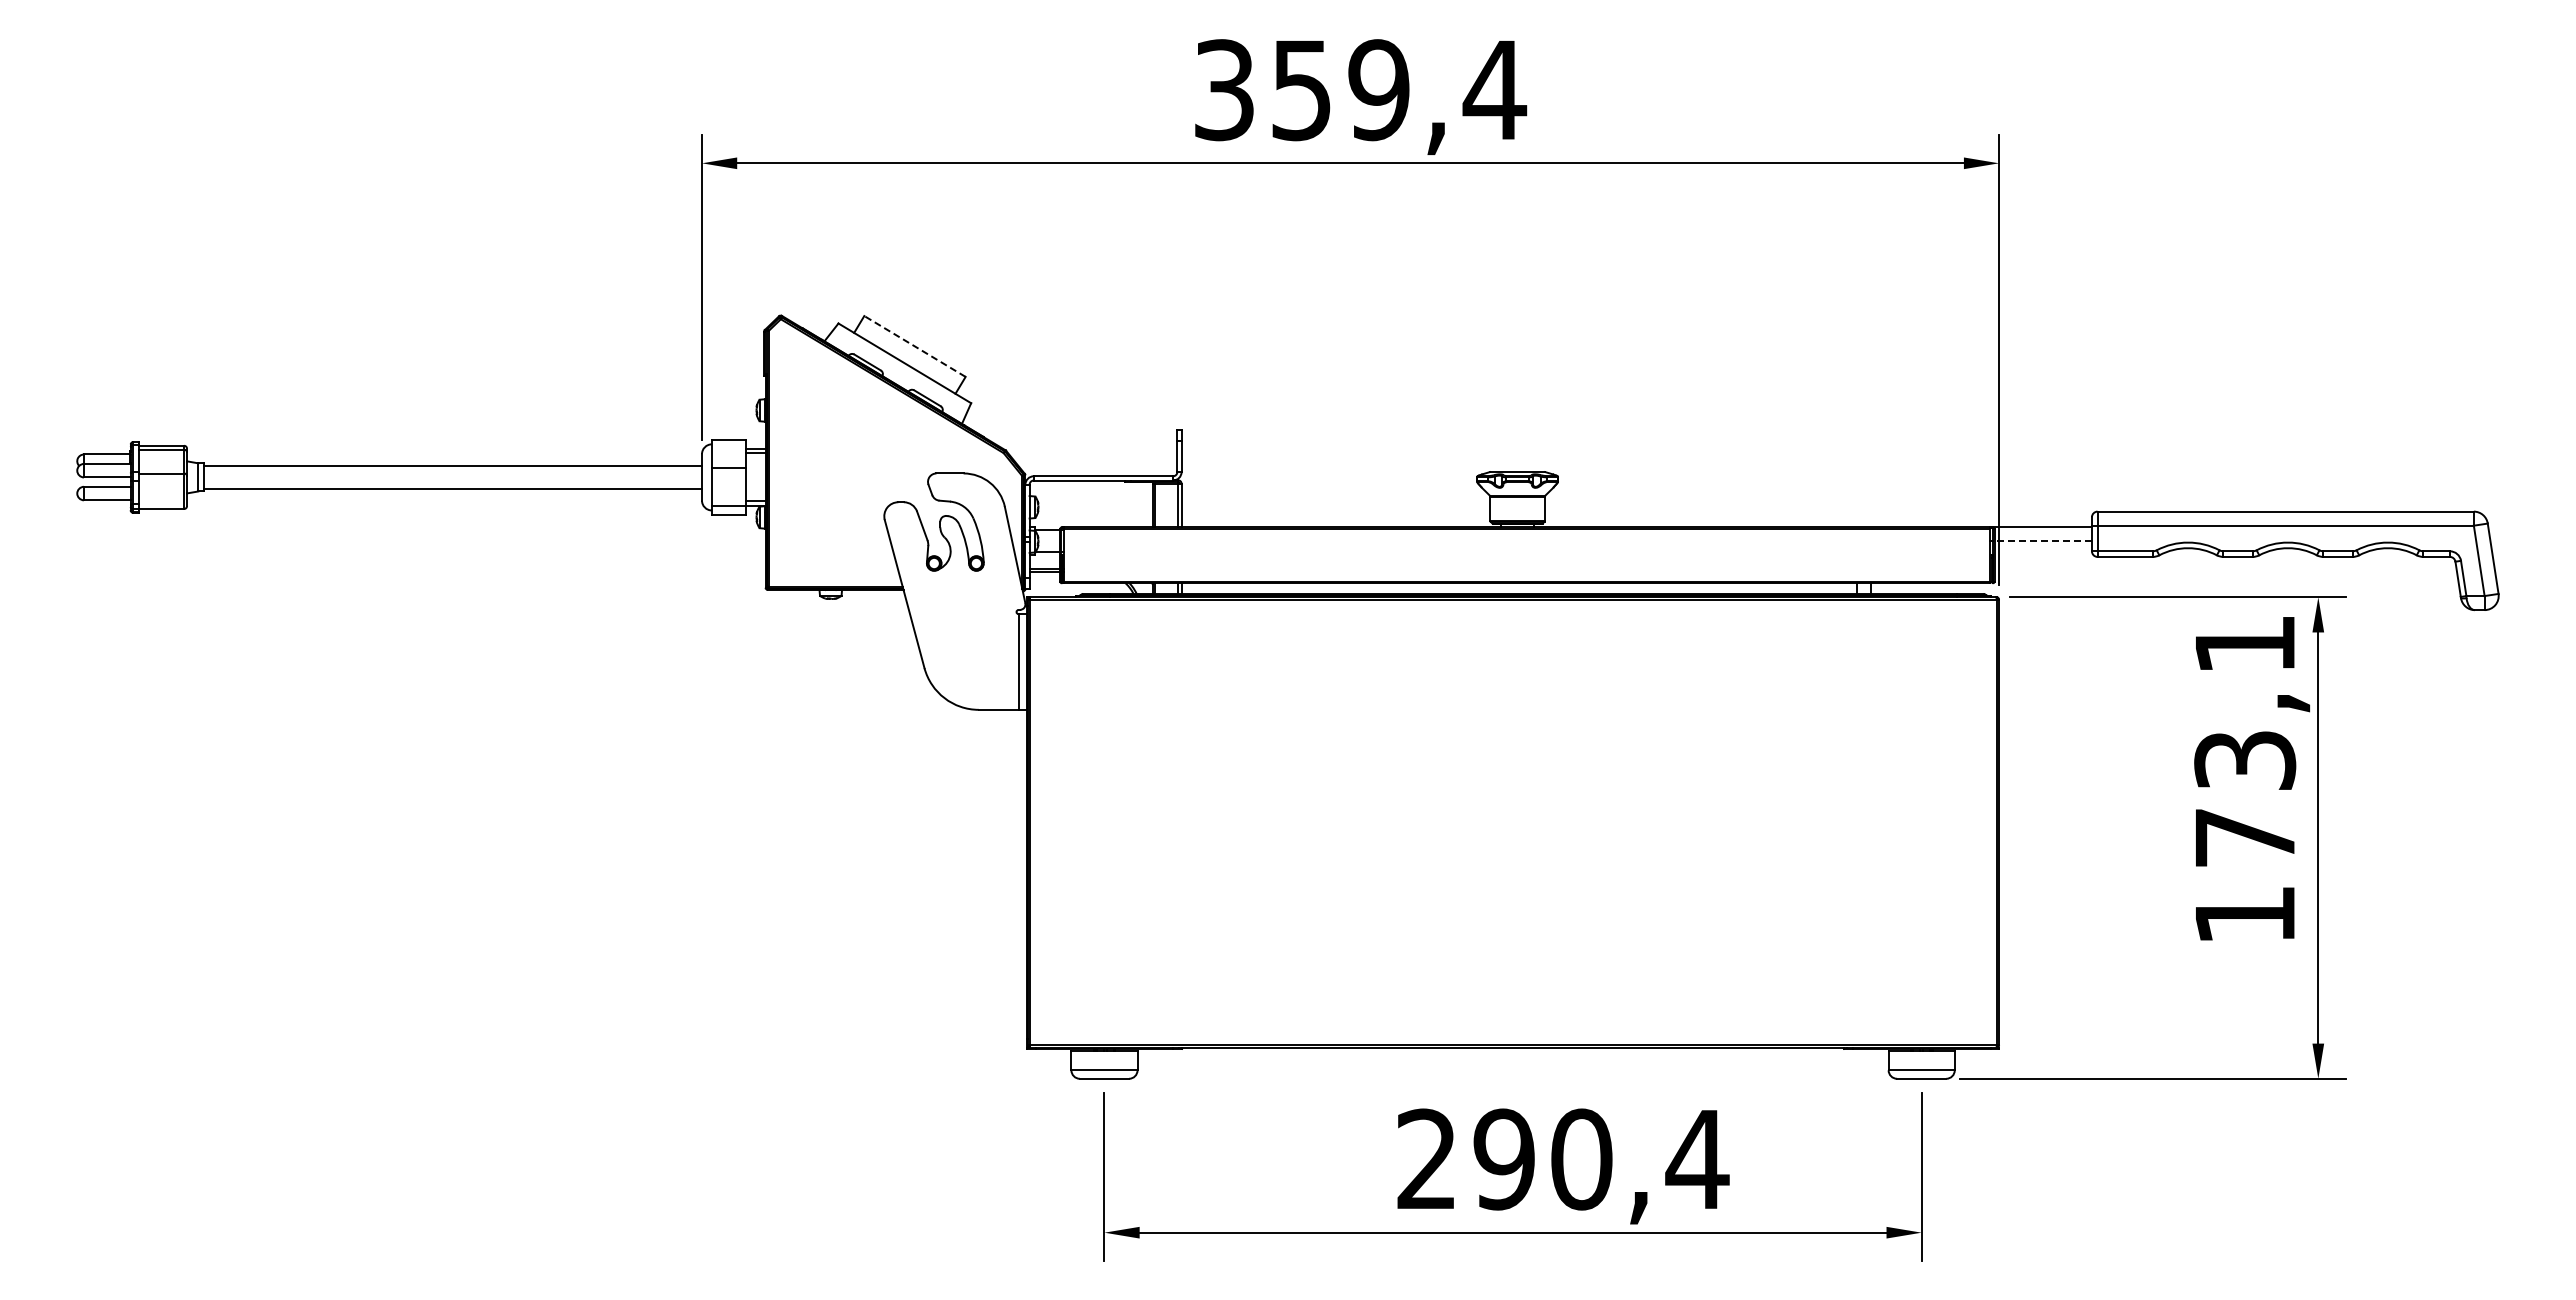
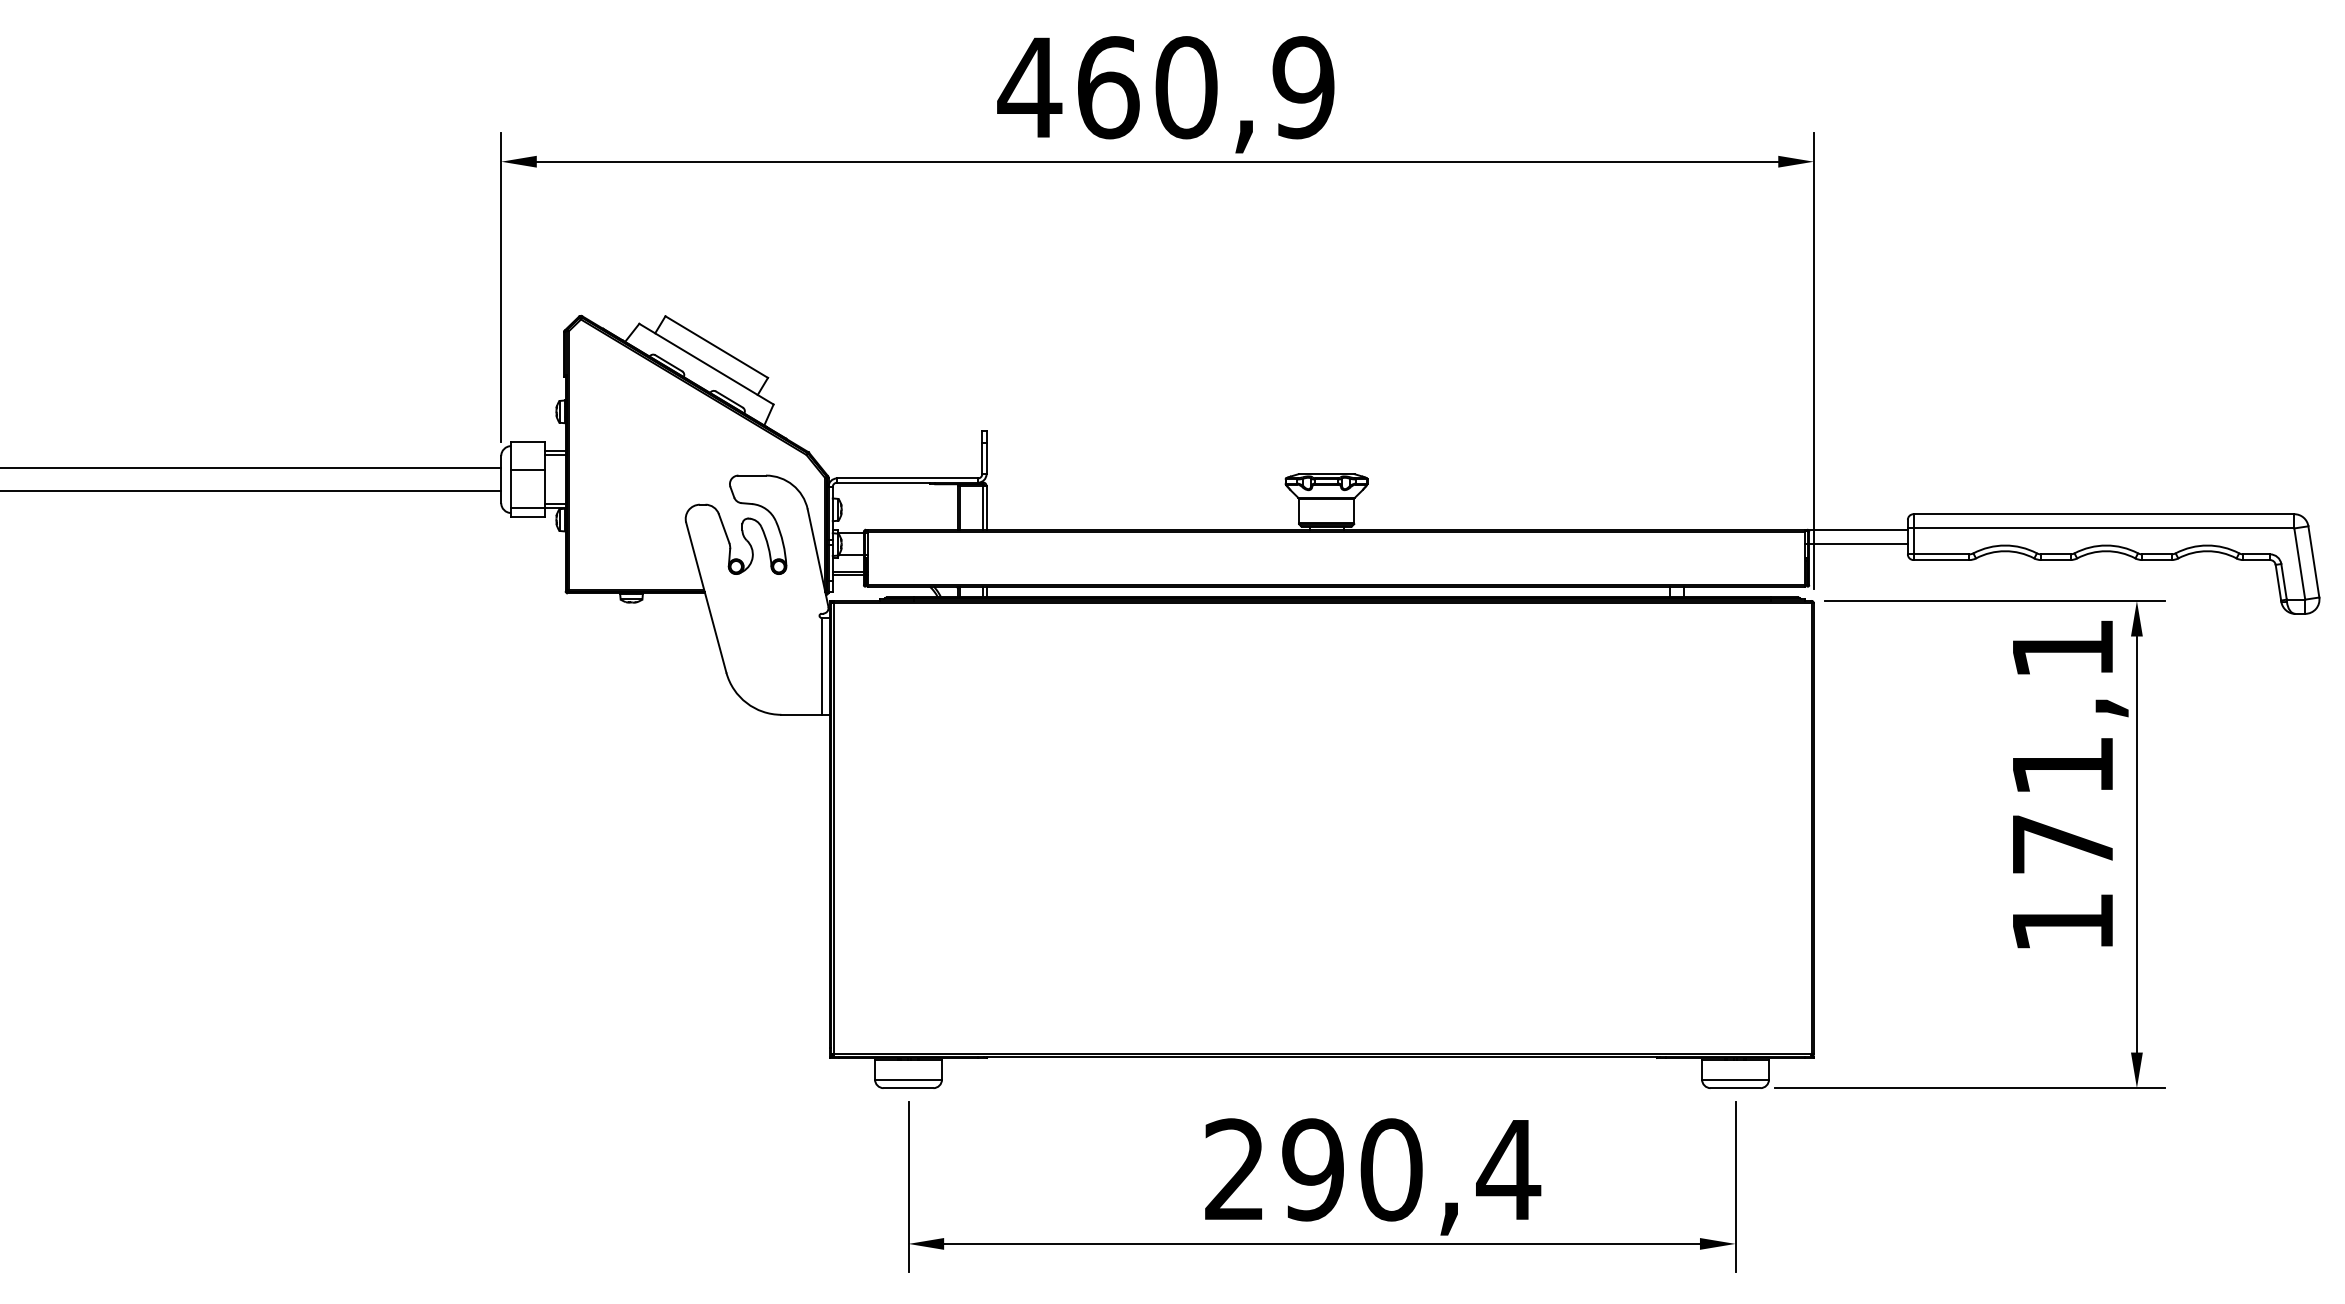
text: (1359, 90) -> (1166, 88), 359,4 -> 460,9
line: (914, 346) -> (716, 347), dashed -> solid
line: (2043, 541) -> (1858, 544), dashed -> solid
text: (2245, 760) -> (2063, 766), 173,1 -> 171,1

